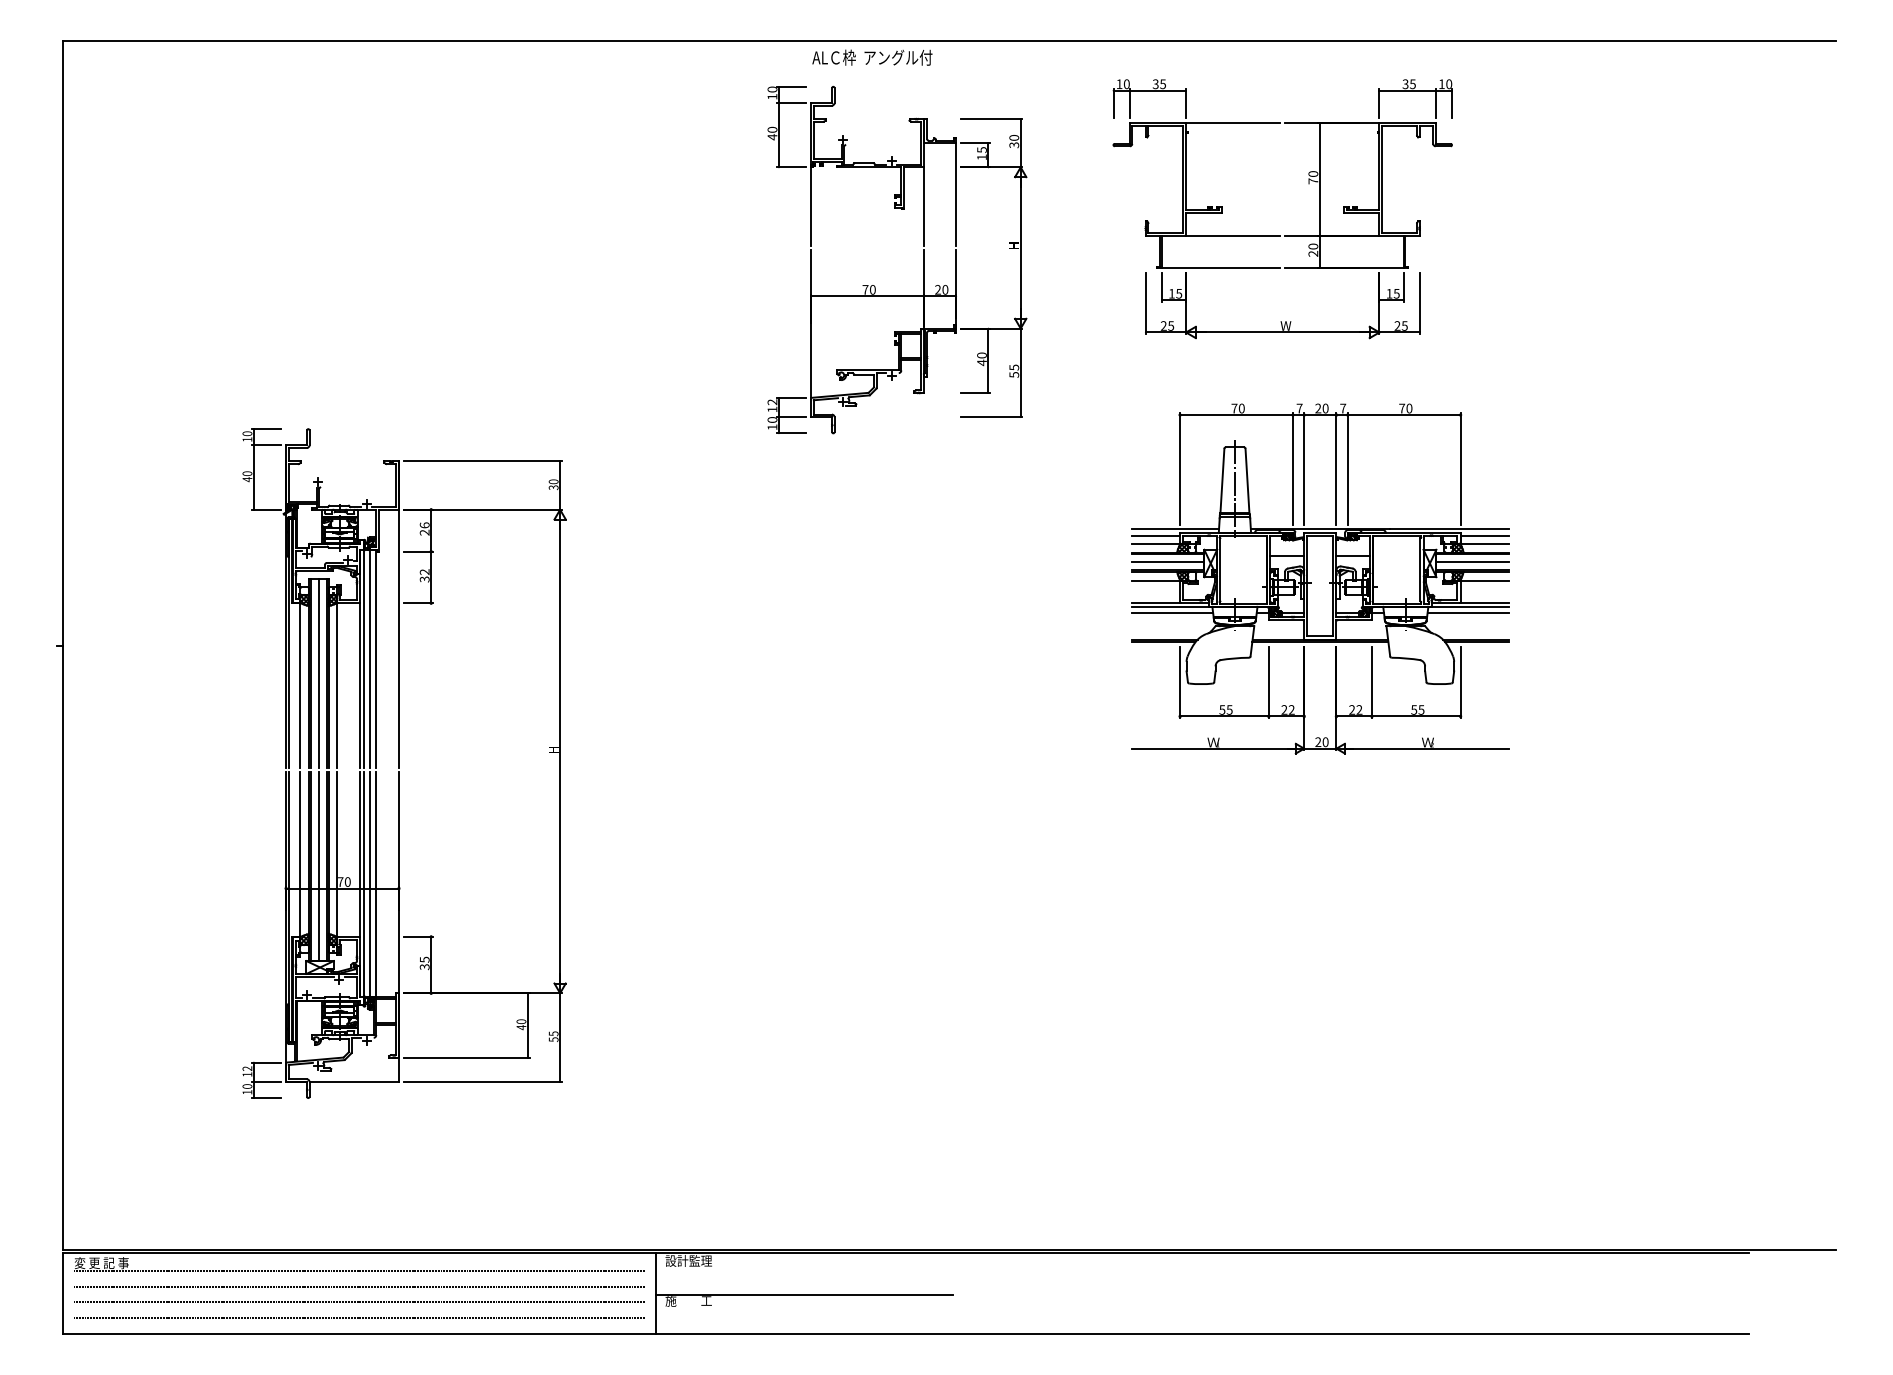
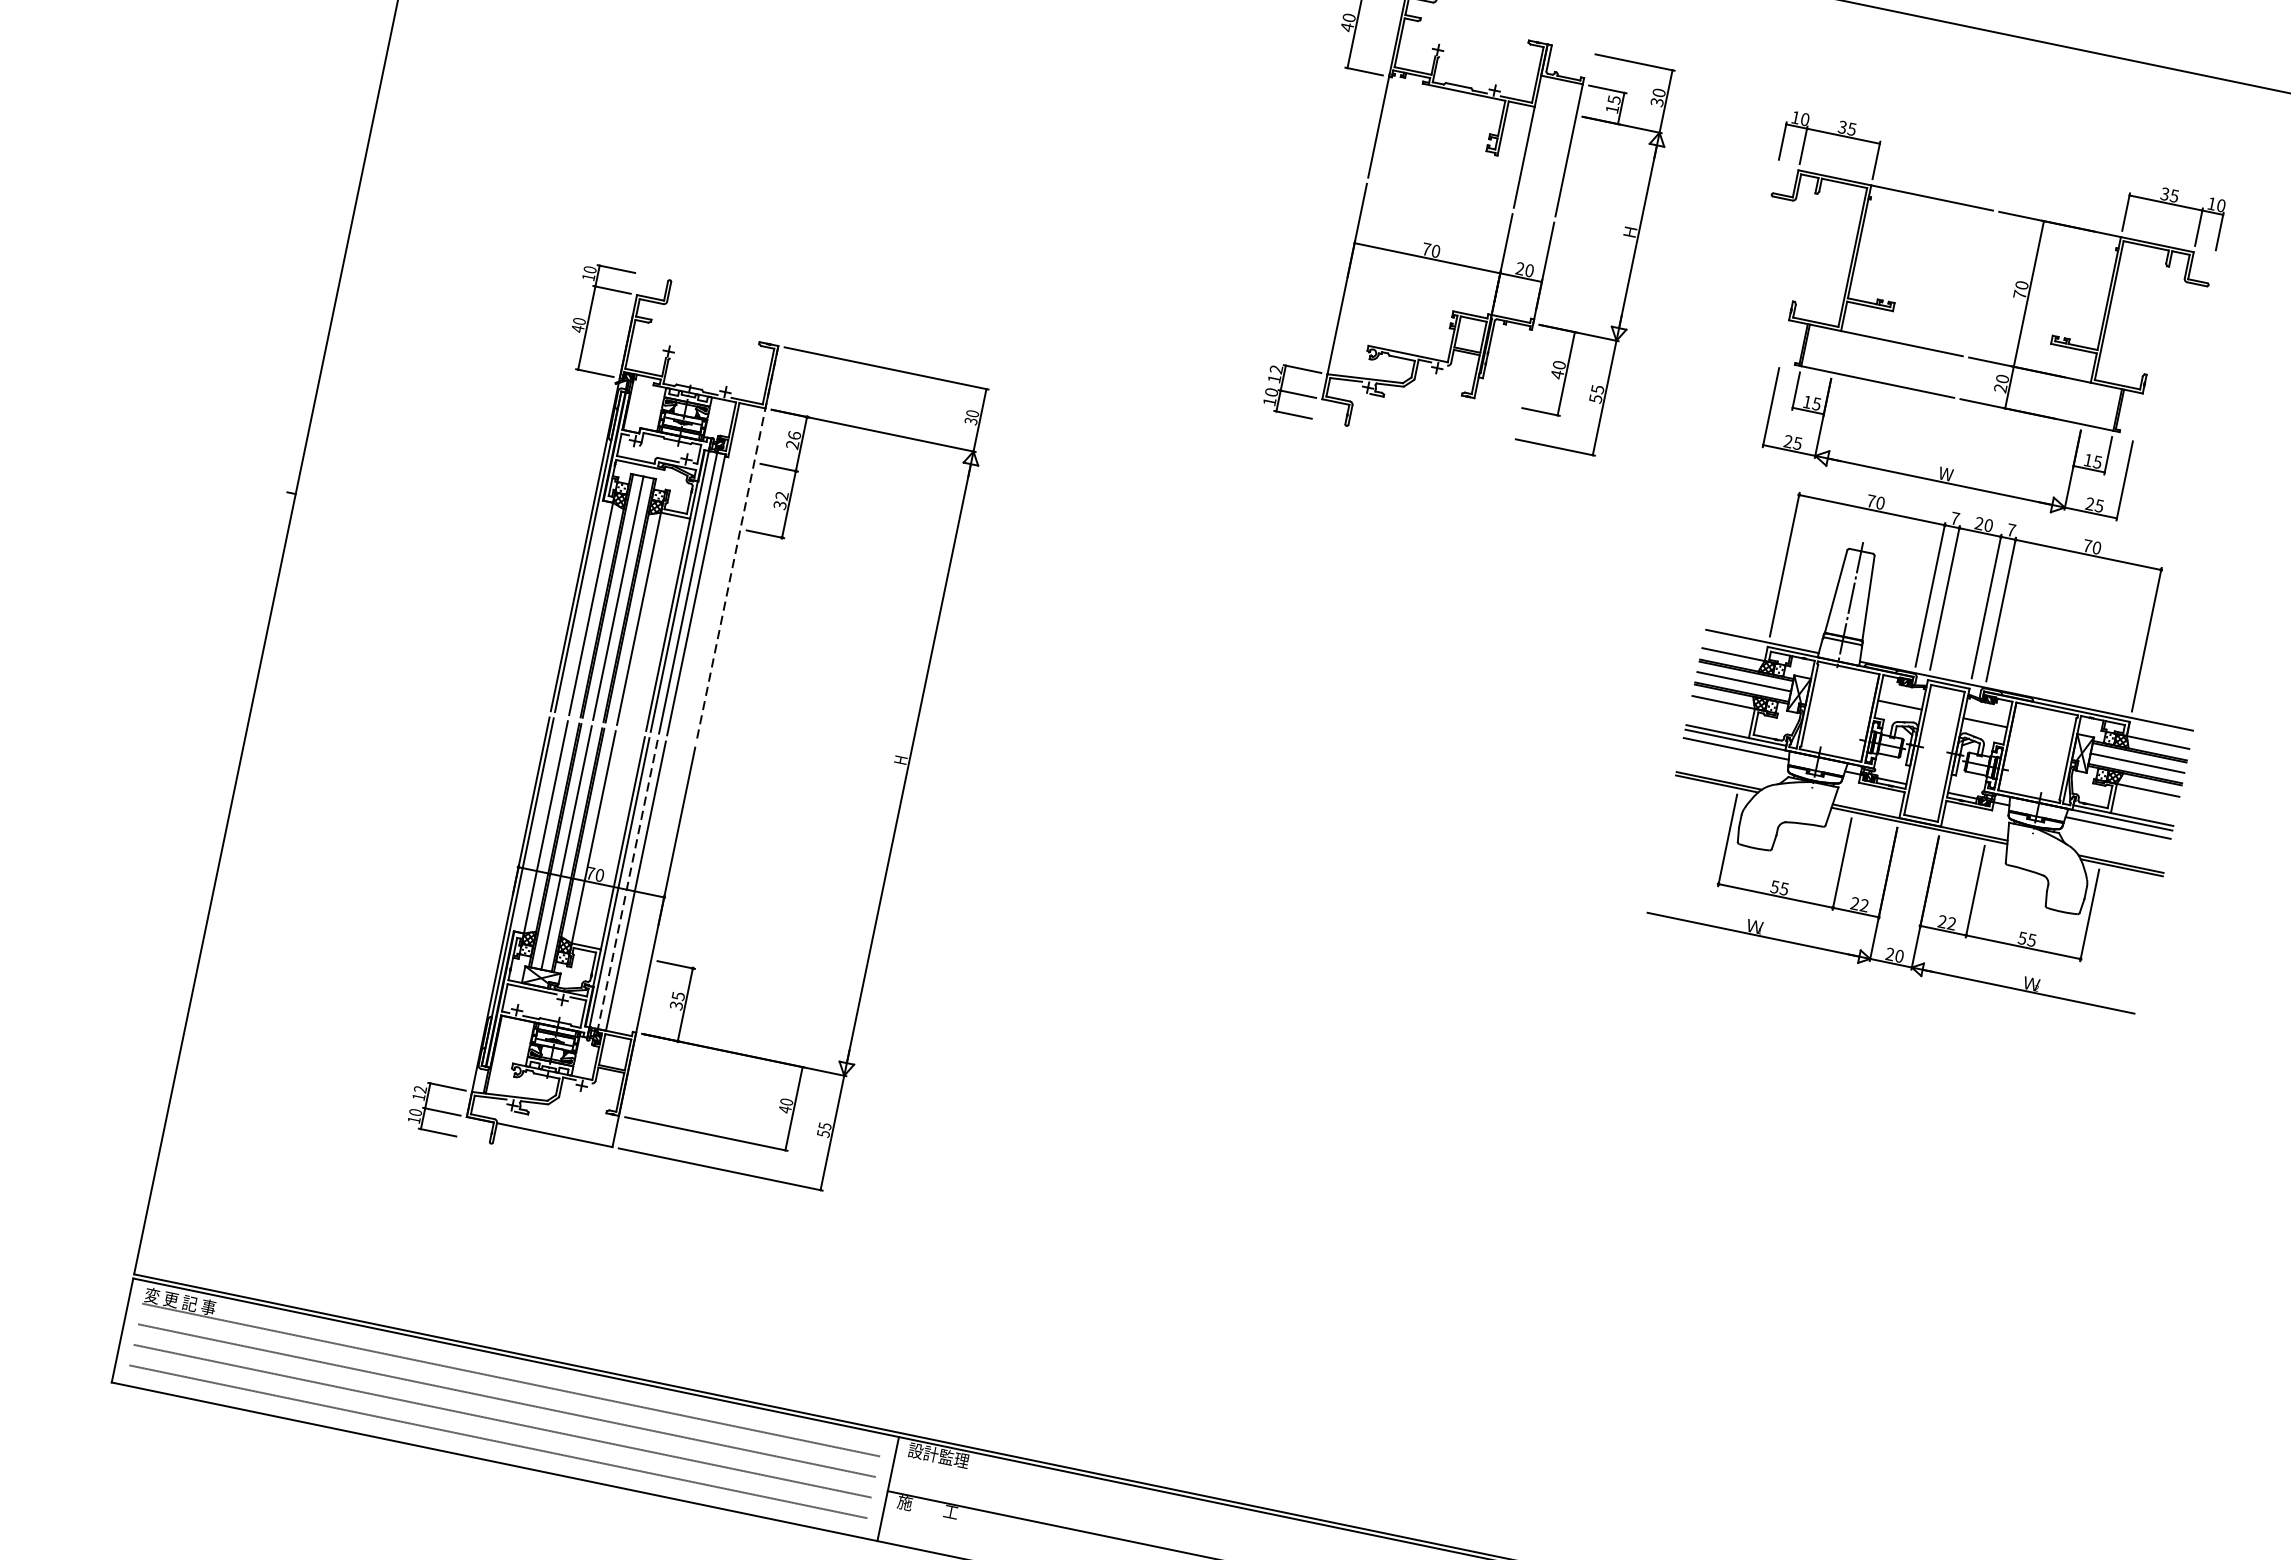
part: (1280, 235) -> (1963, 355), moved
line: (1155, 536) -> (1734, 645), removed
line: (1484, 536) -> (2159, 733), removed
line: (398, 615) -> (736, 544), solid -> dashed
line: (369, 884) -> (627, 884), solid -> dashed

